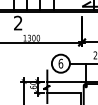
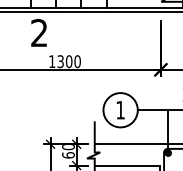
text: (60, 63) -> (119, 109), 6 -> 1

